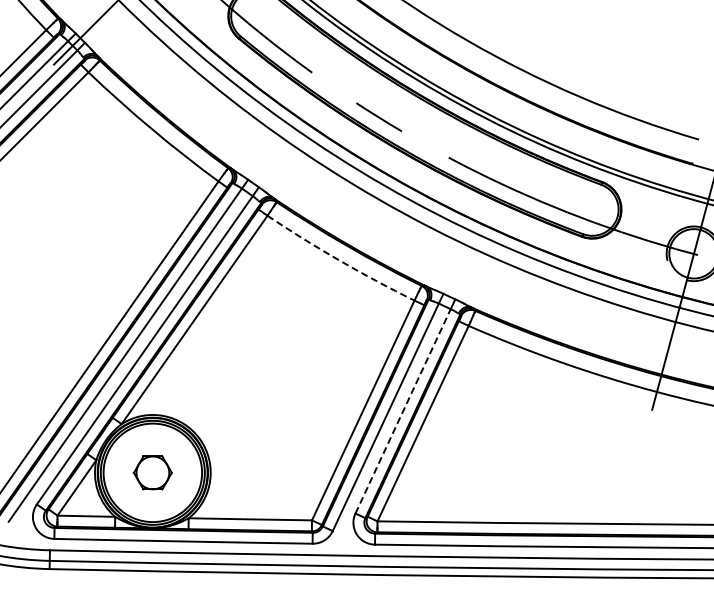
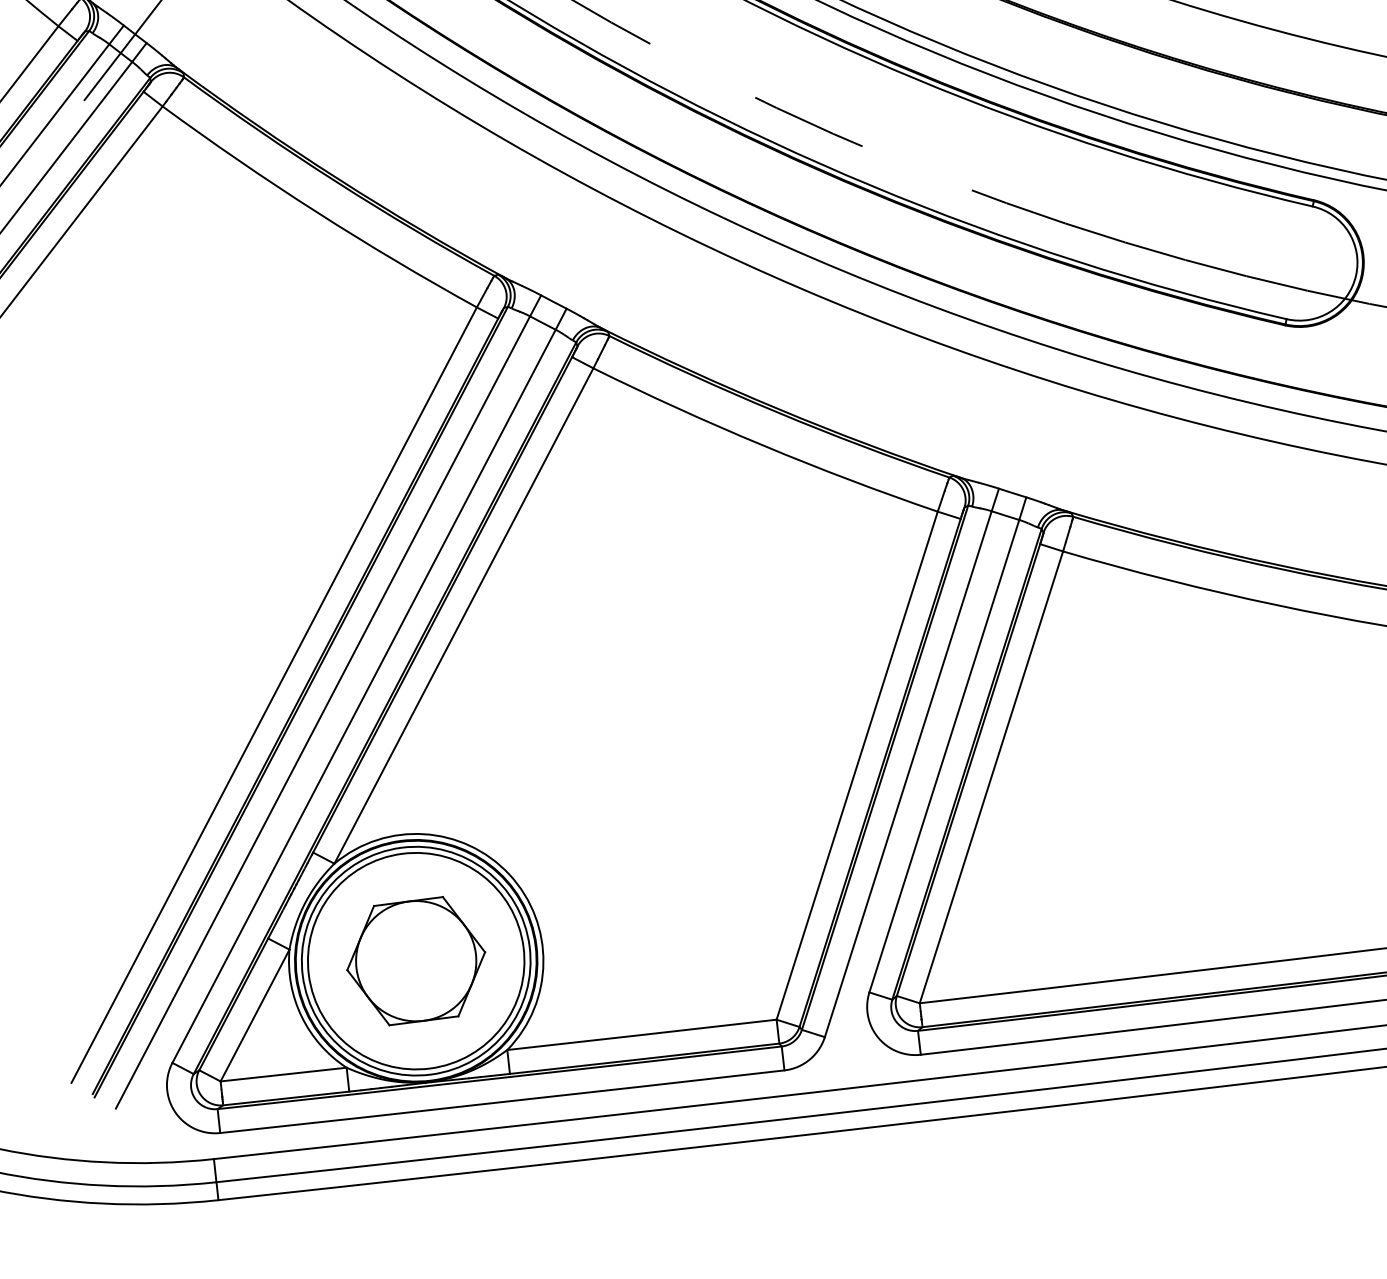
arc: (339, 260) -> (762, 445), dashed -> solid
line: (403, 411) -> (945, 756), dashed -> solid
part: (152, 472) -> (415, 960), size x1.67

